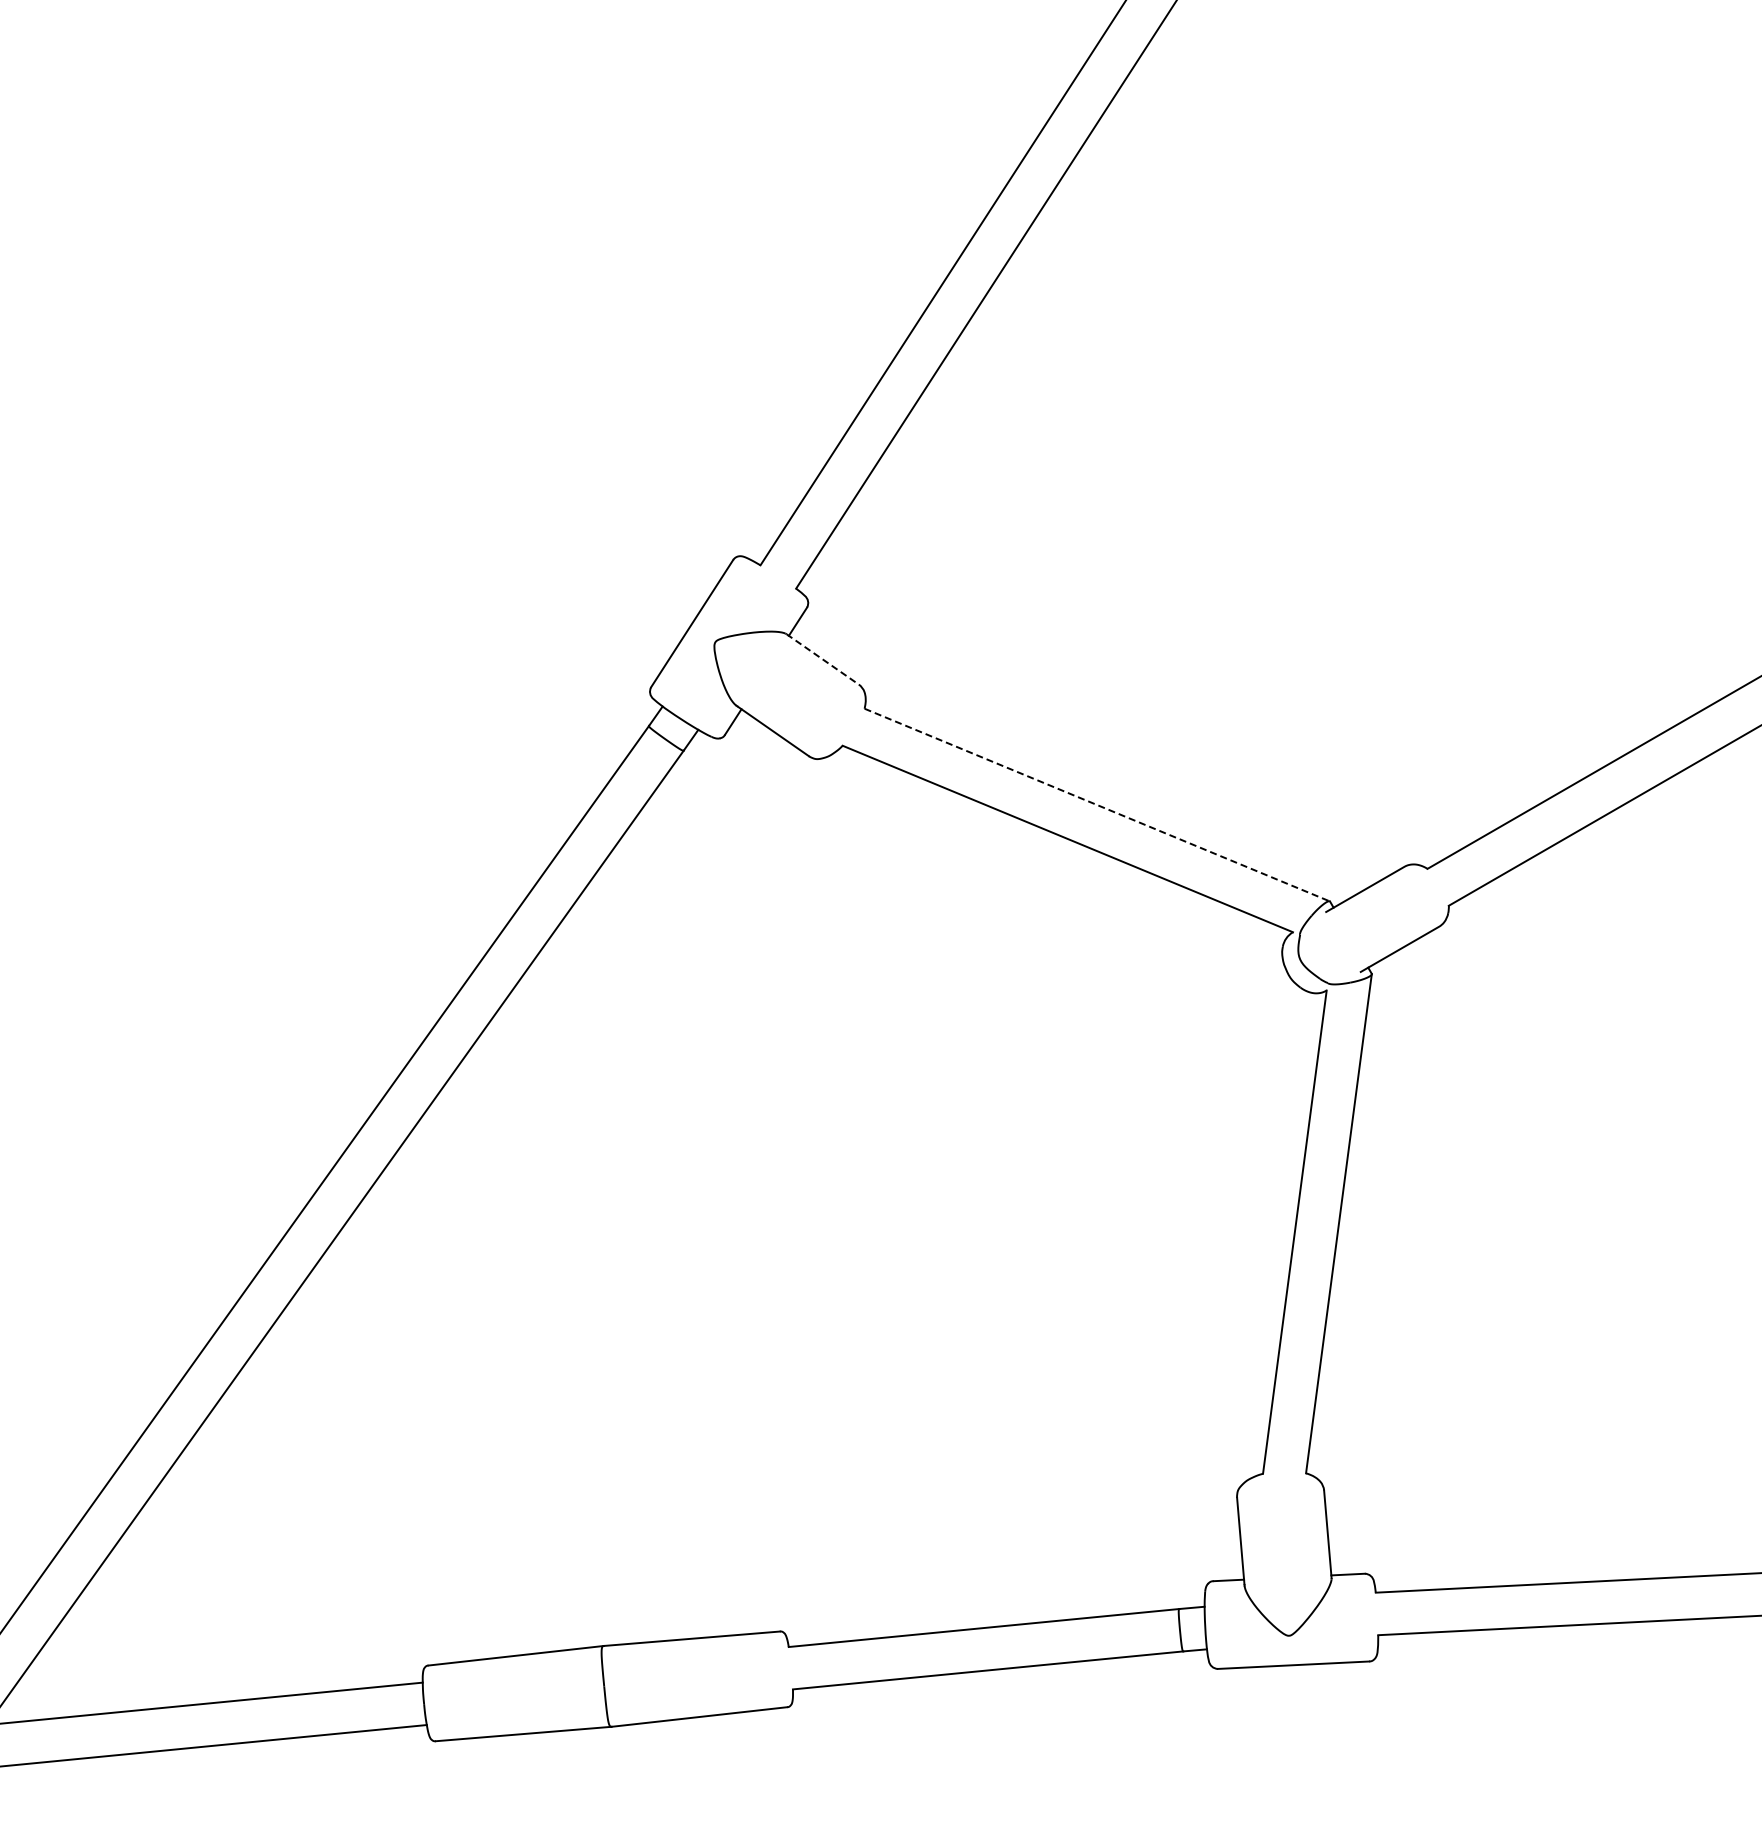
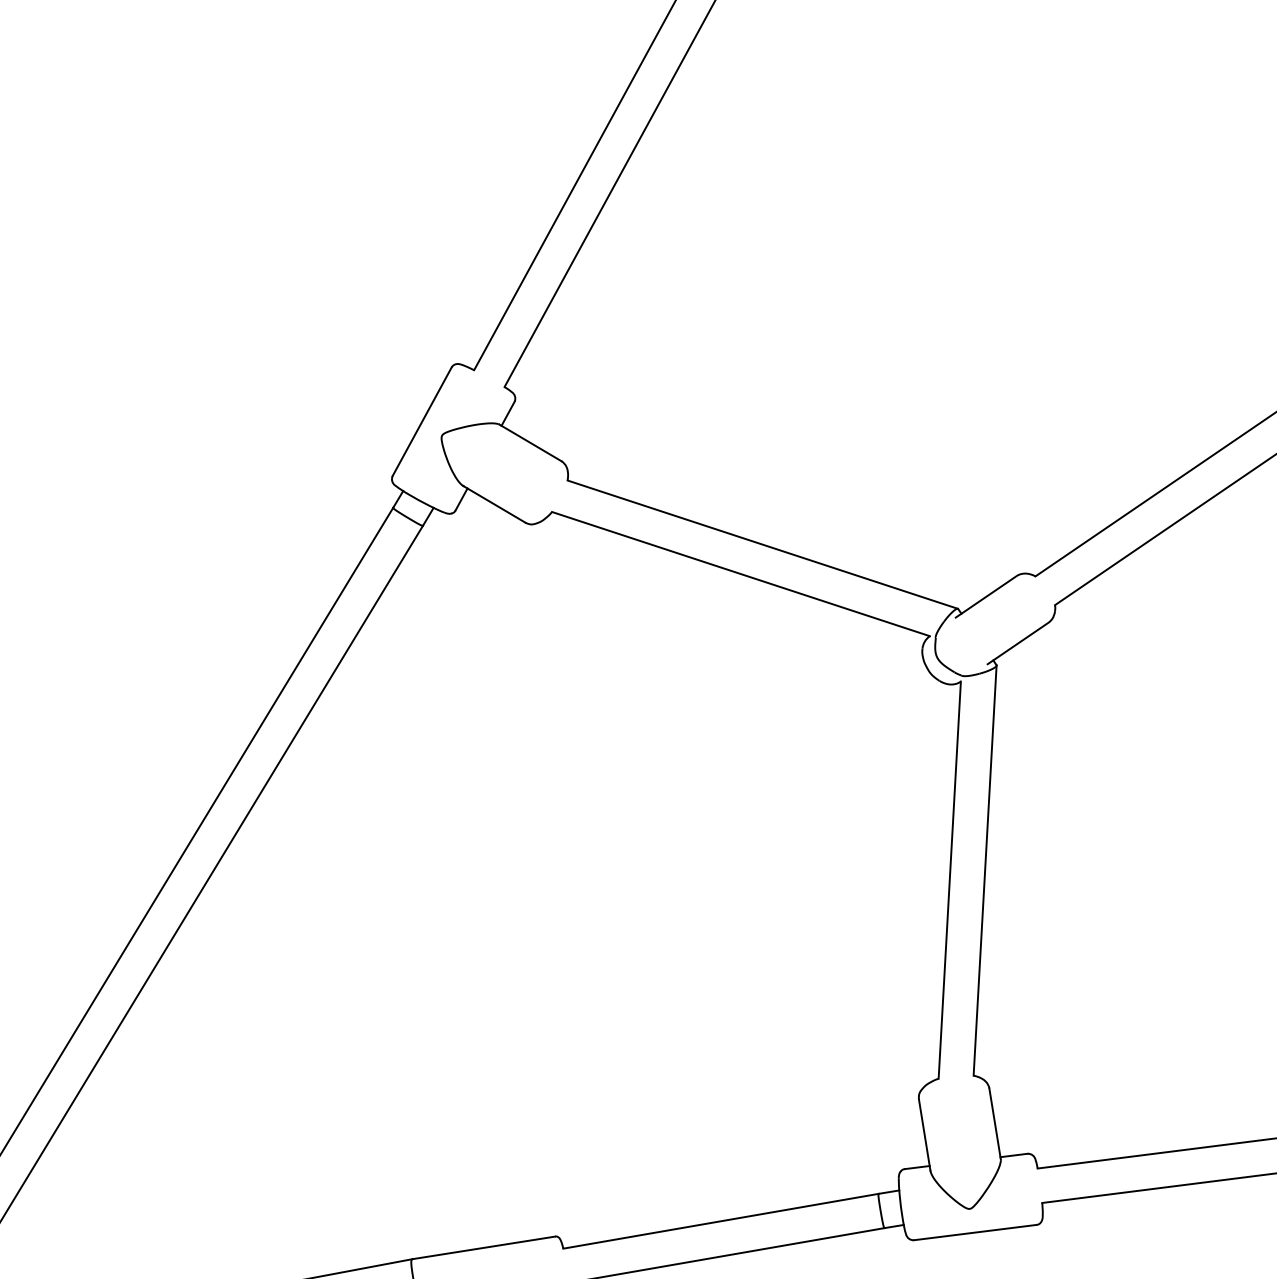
line: (823, 659) -> (531, 442), dashed -> solid
line: (1097, 805) -> (763, 545), dashed -> solid

